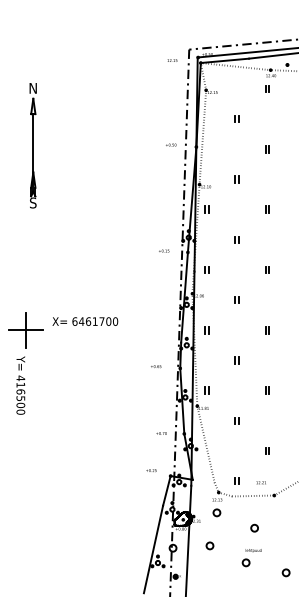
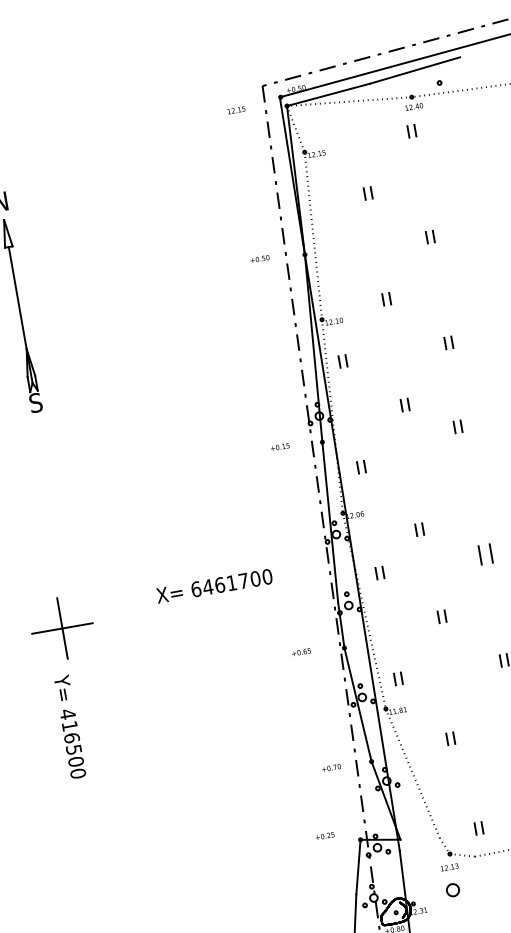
part: (267, 269) -> (457, 425), moved
part: (236, 299) -> (418, 528), moved
text: (85, 321) -> (214, 585), moved
part: (267, 330) -> (485, 554), size x1.6
part: (236, 420) -> (449, 738), moved

